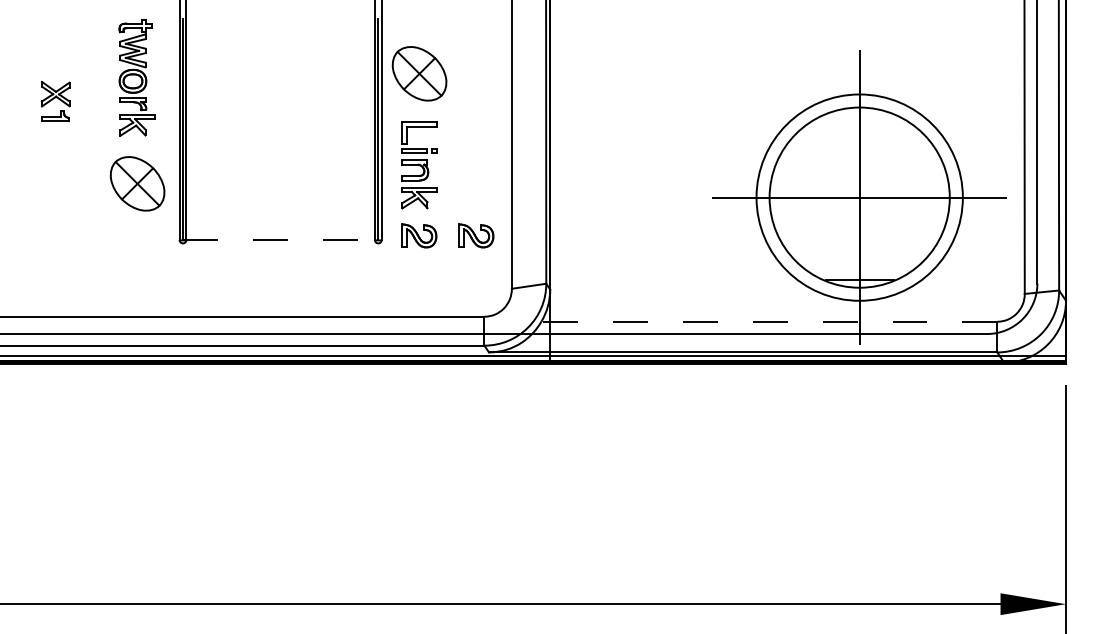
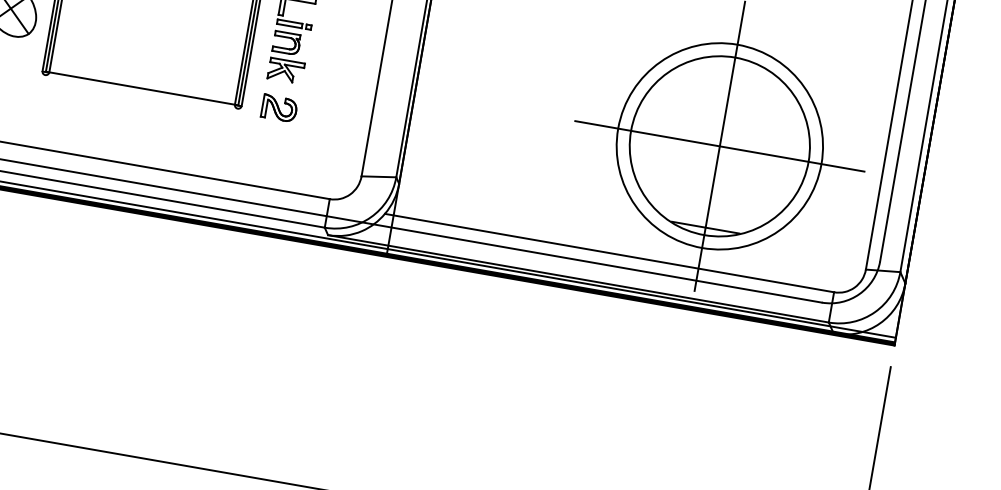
part: (476, 235) -> (335, 117), removed
line: (280, 239) -> (142, 88), dashed -> solid
line: (769, 321) -> (609, 252), dashed -> solid

